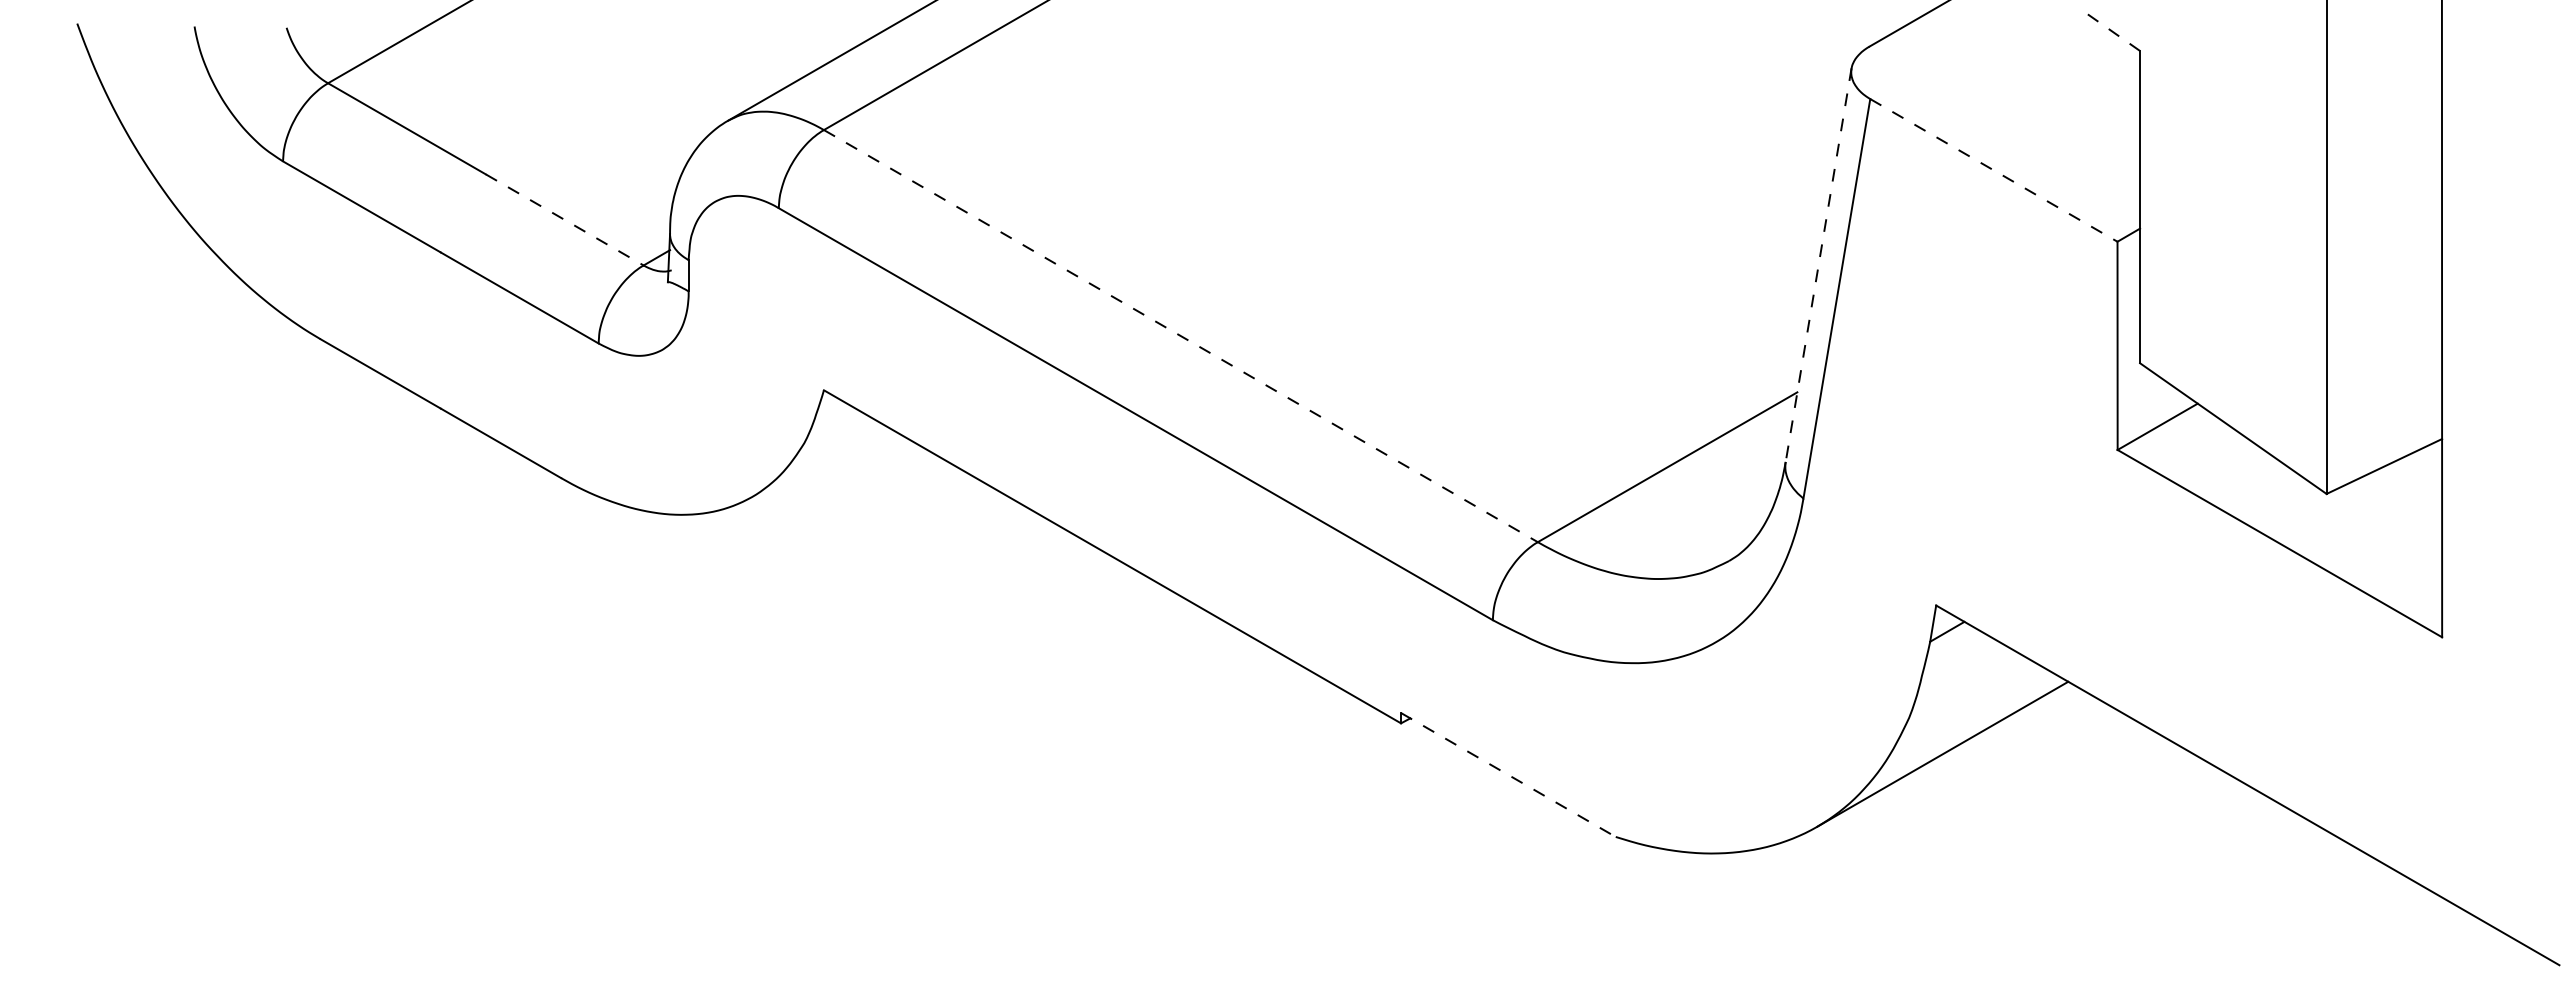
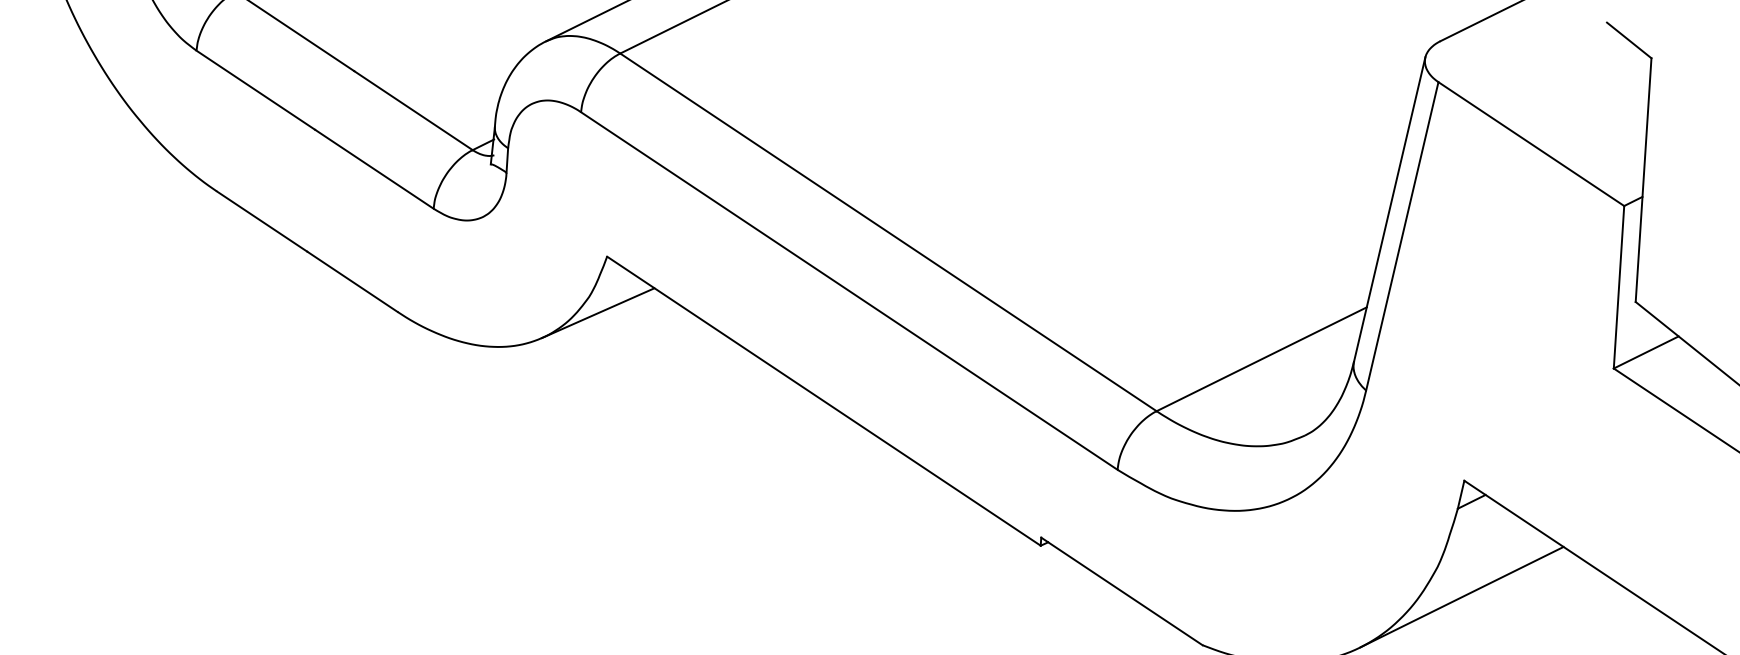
line: (2109, 29) -> (1628, 39), dashed -> solid
line: (1993, 170) -> (1531, 144), dashed -> solid
line: (565, 220) -> (413, 111), dashed -> solid
line: (1818, 265) -> (1389, 209), dashed -> solid
line: (1181, 336) -> (888, 232), dashed -> solid
line: (816, 462) -> (597, 312), added
line: (1508, 774) -> (1122, 591), dashed -> solid

